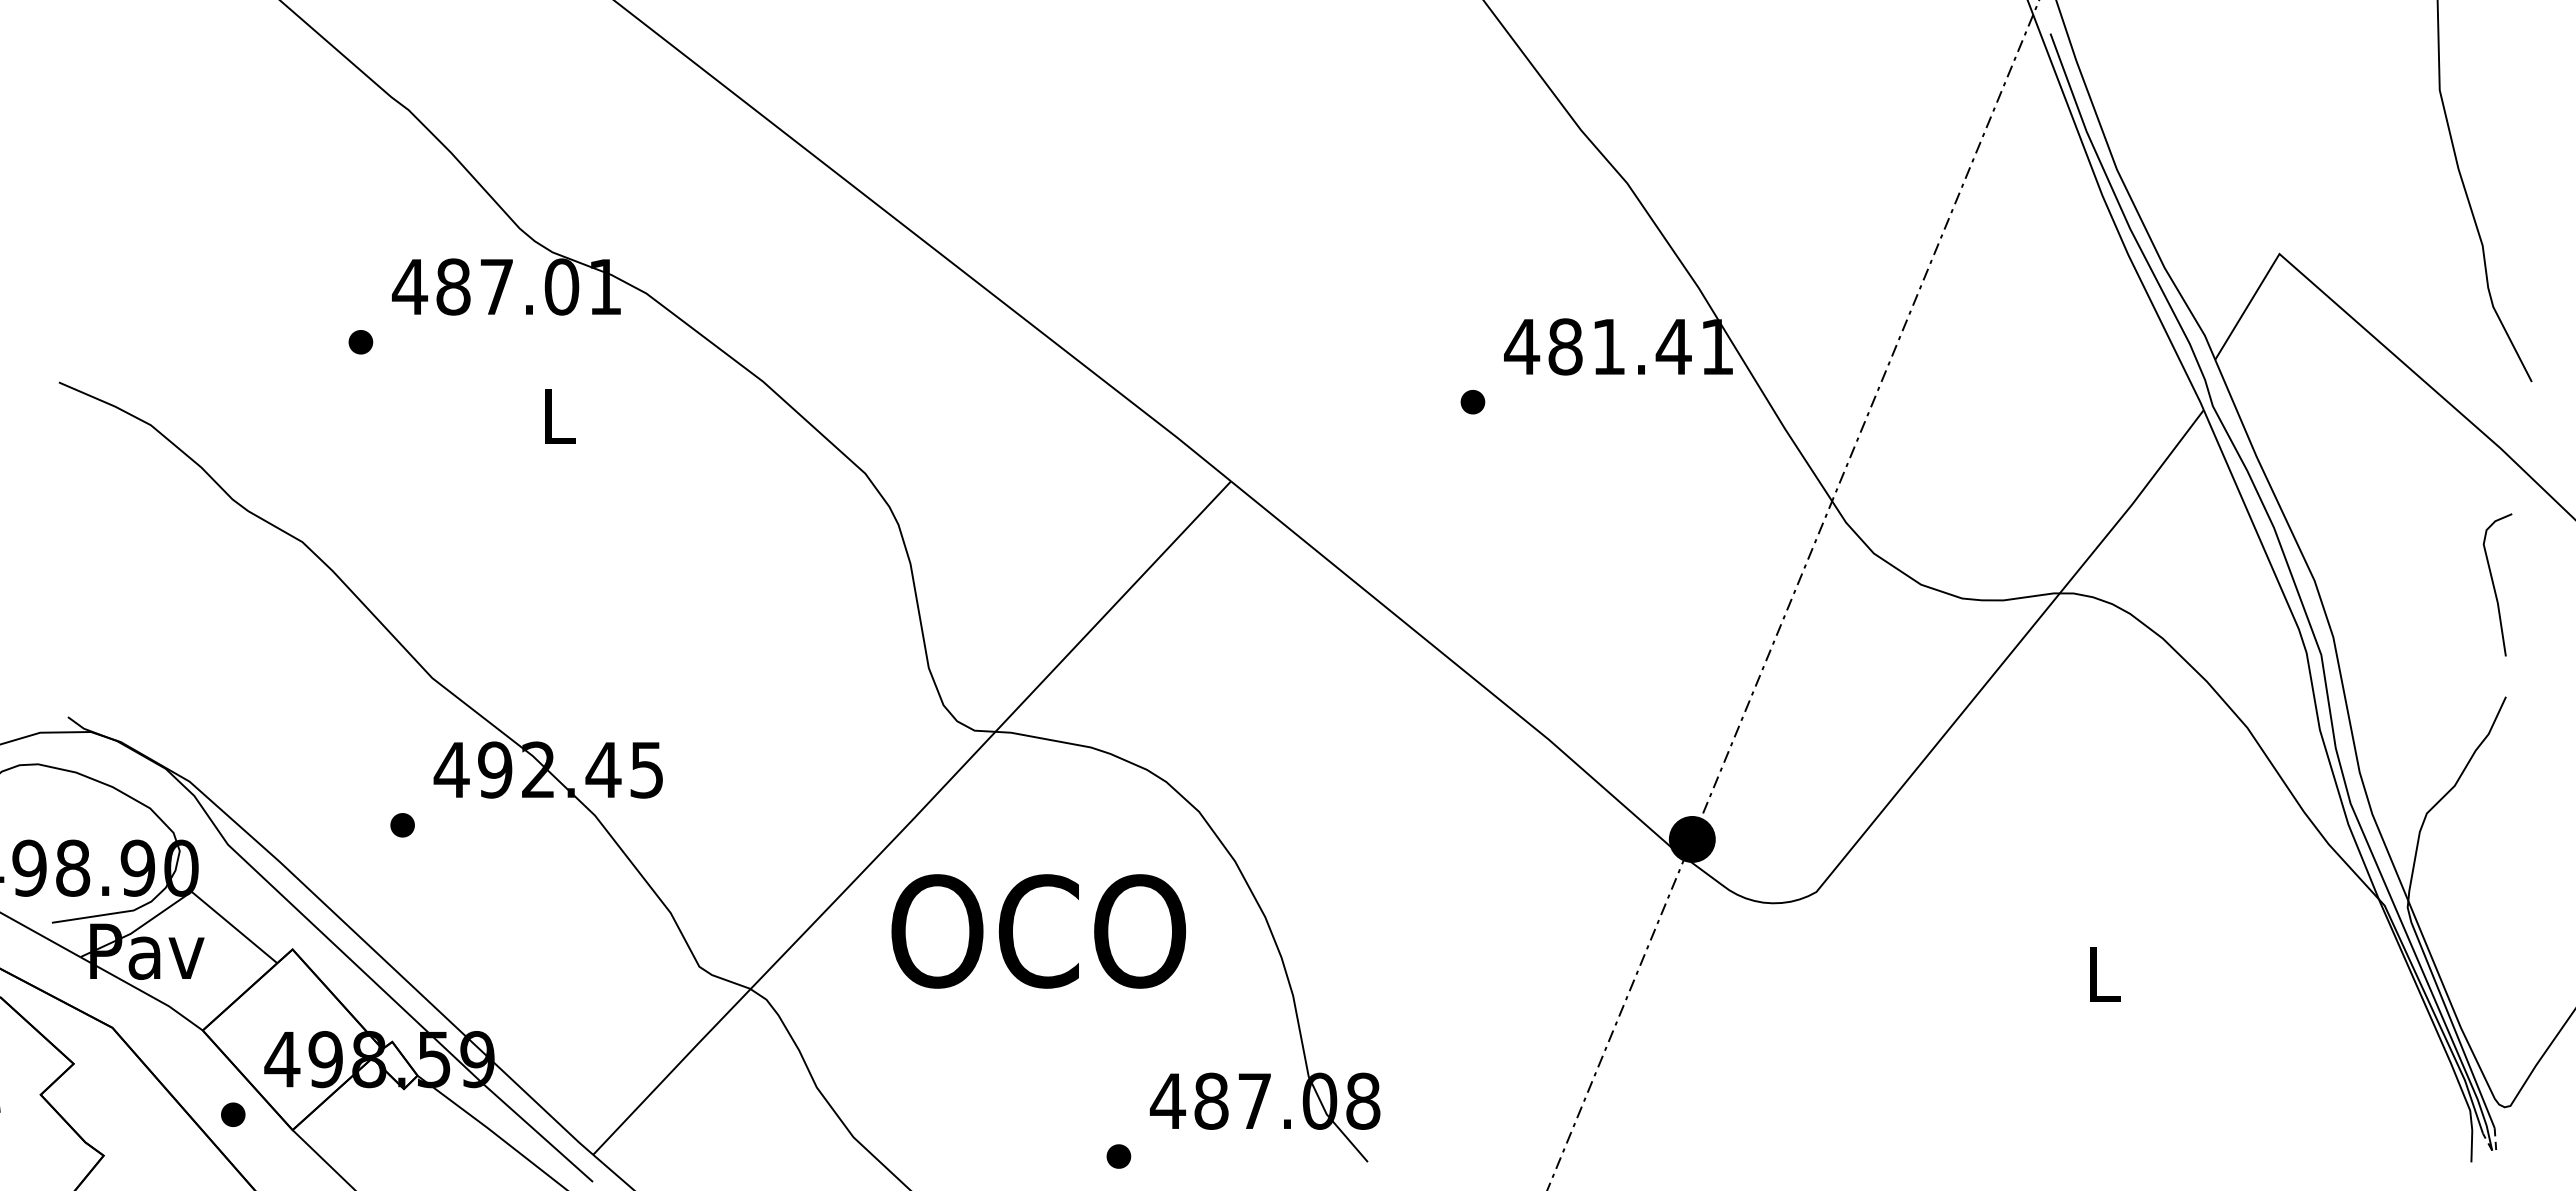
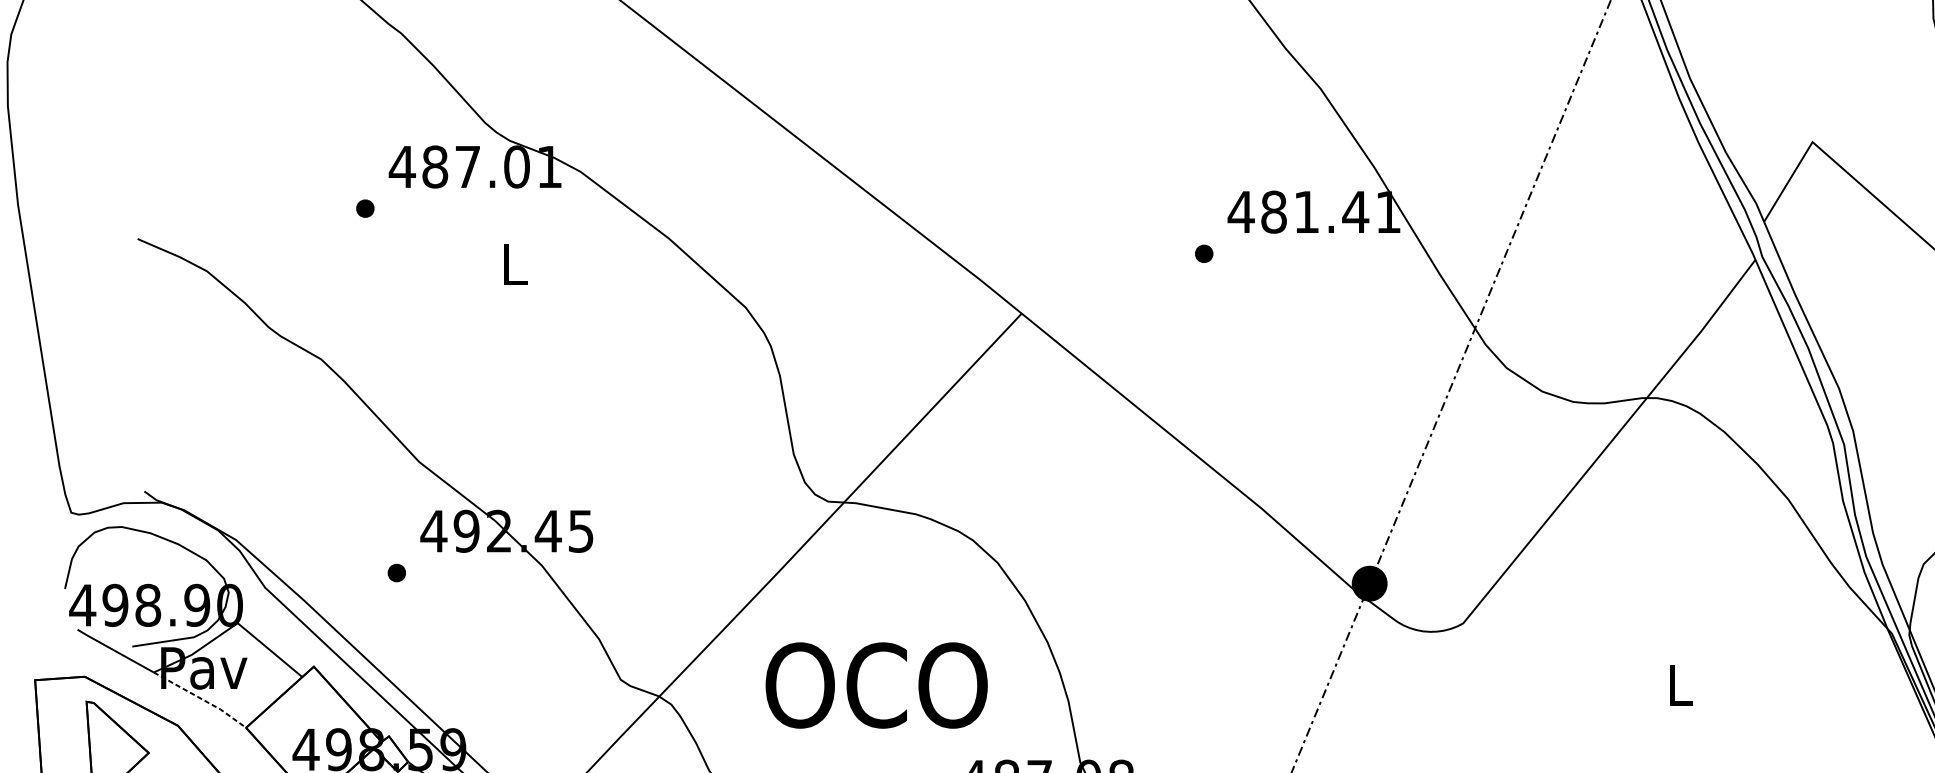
text: (1038, 931) -> (876, 685), moved
line: (143, 992) -> (201, 699), solid -> dashed

